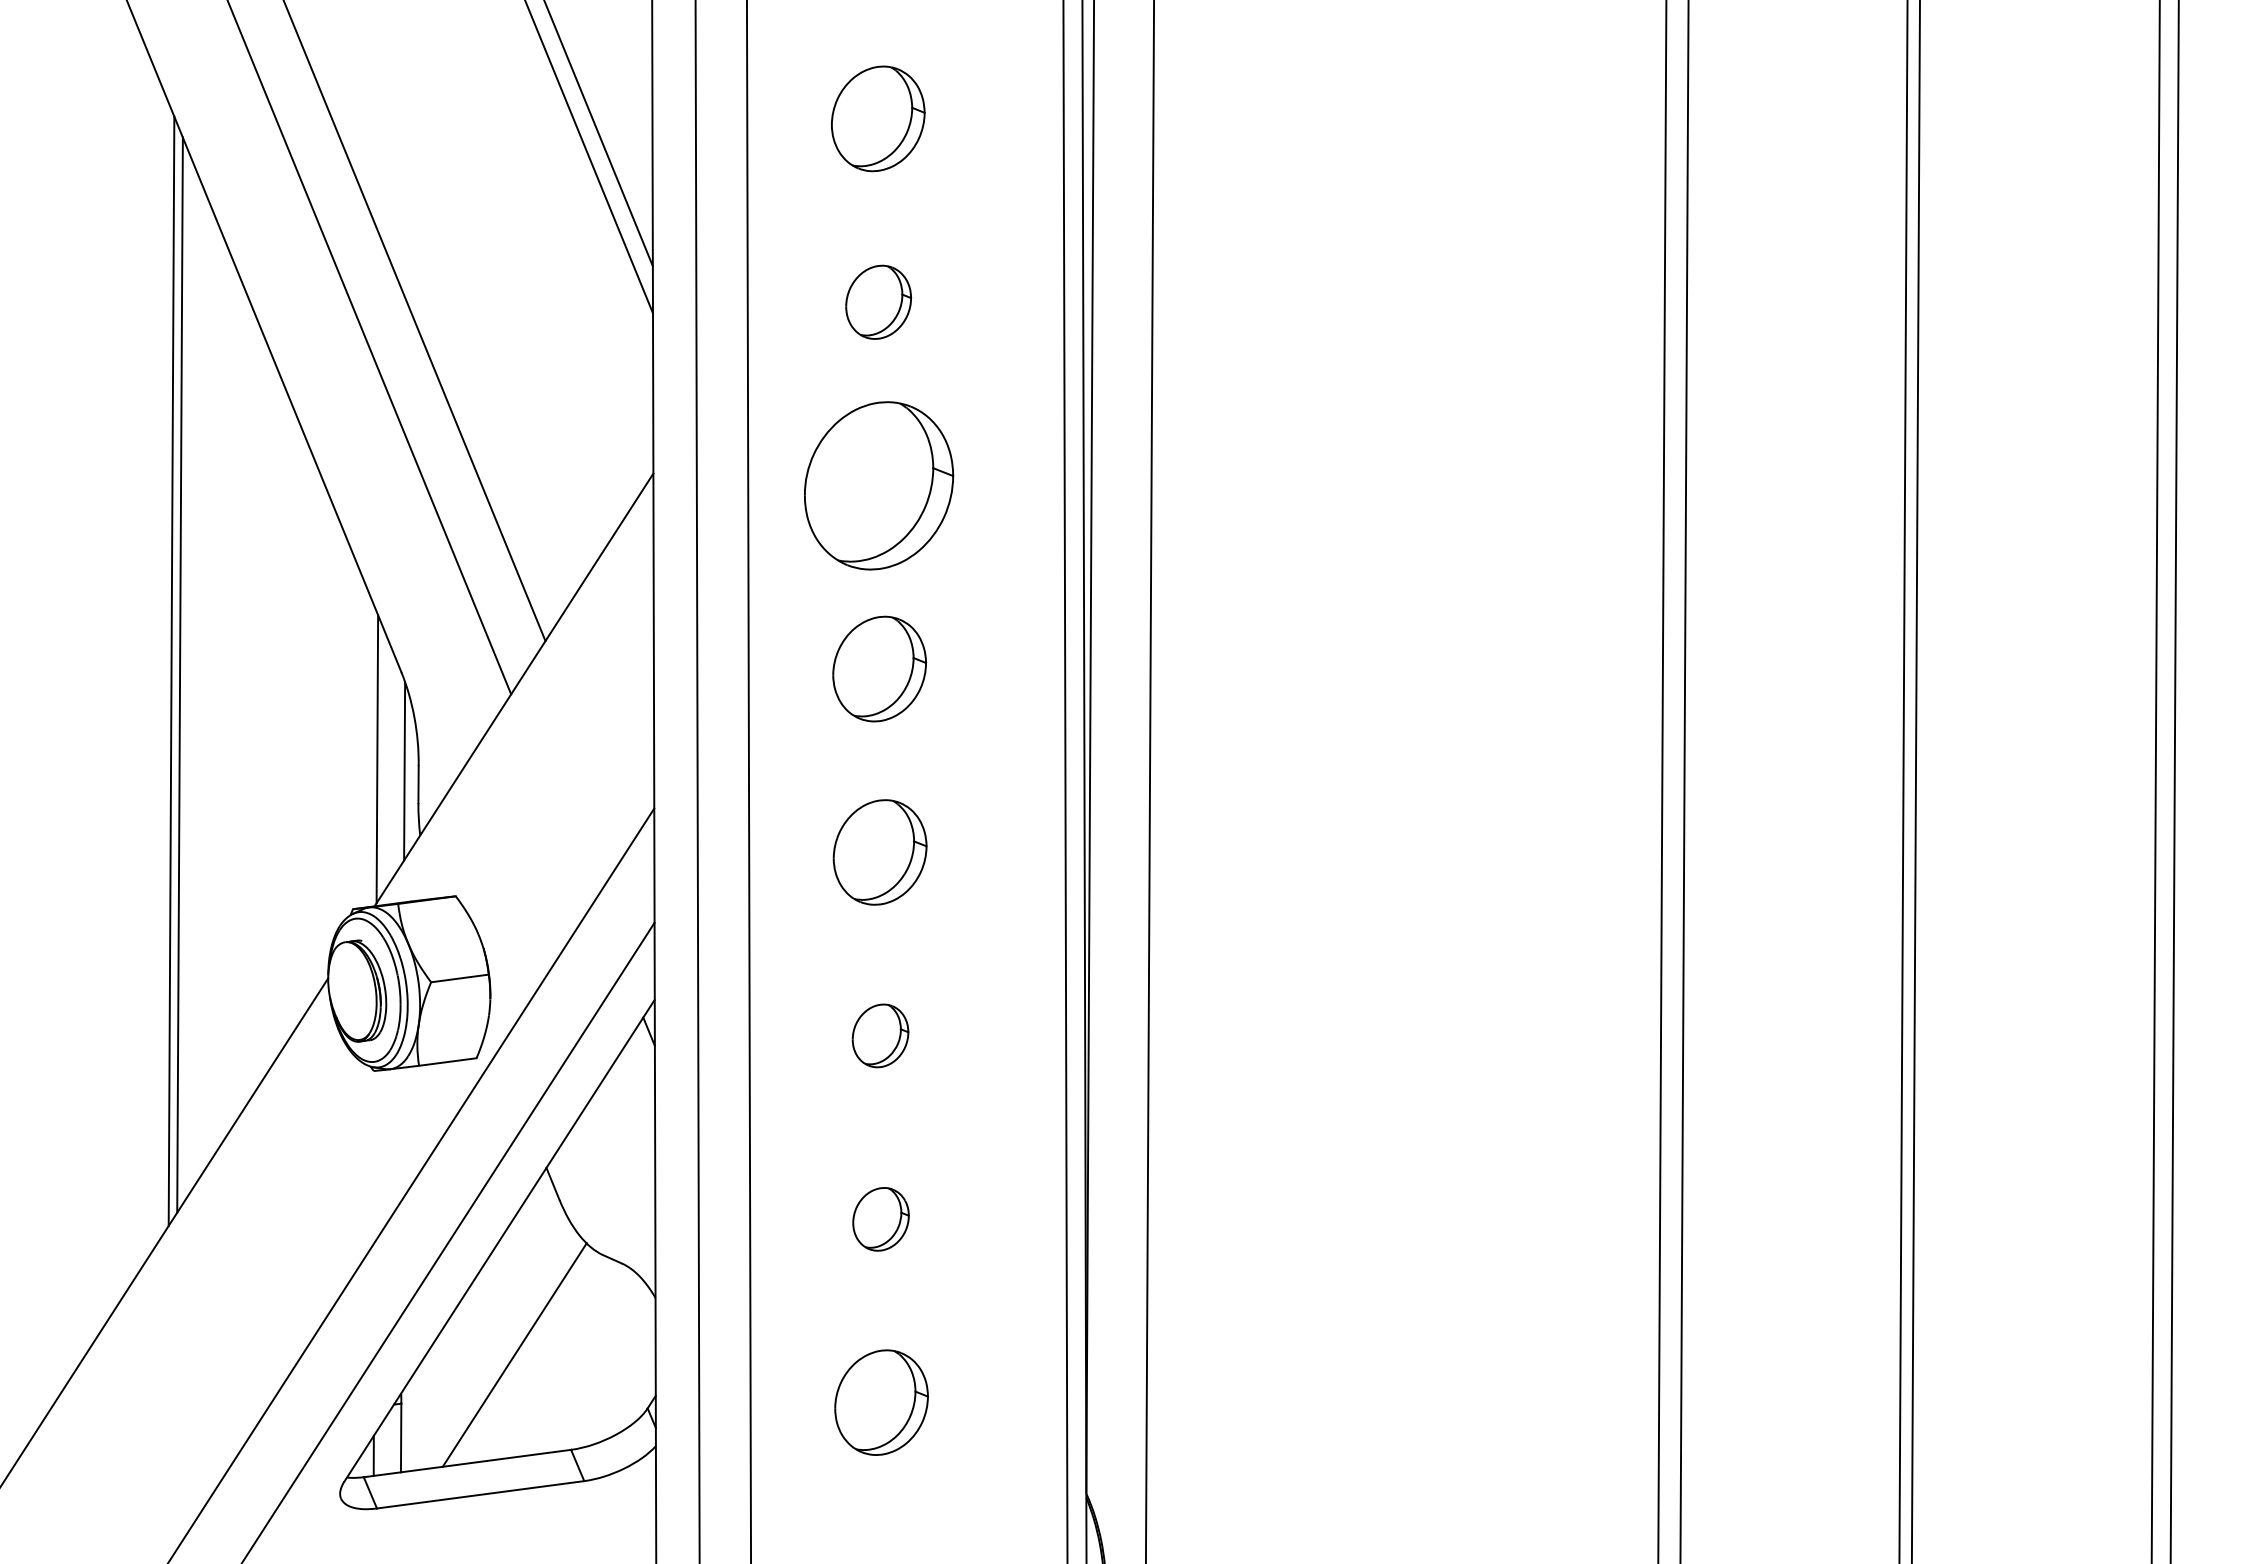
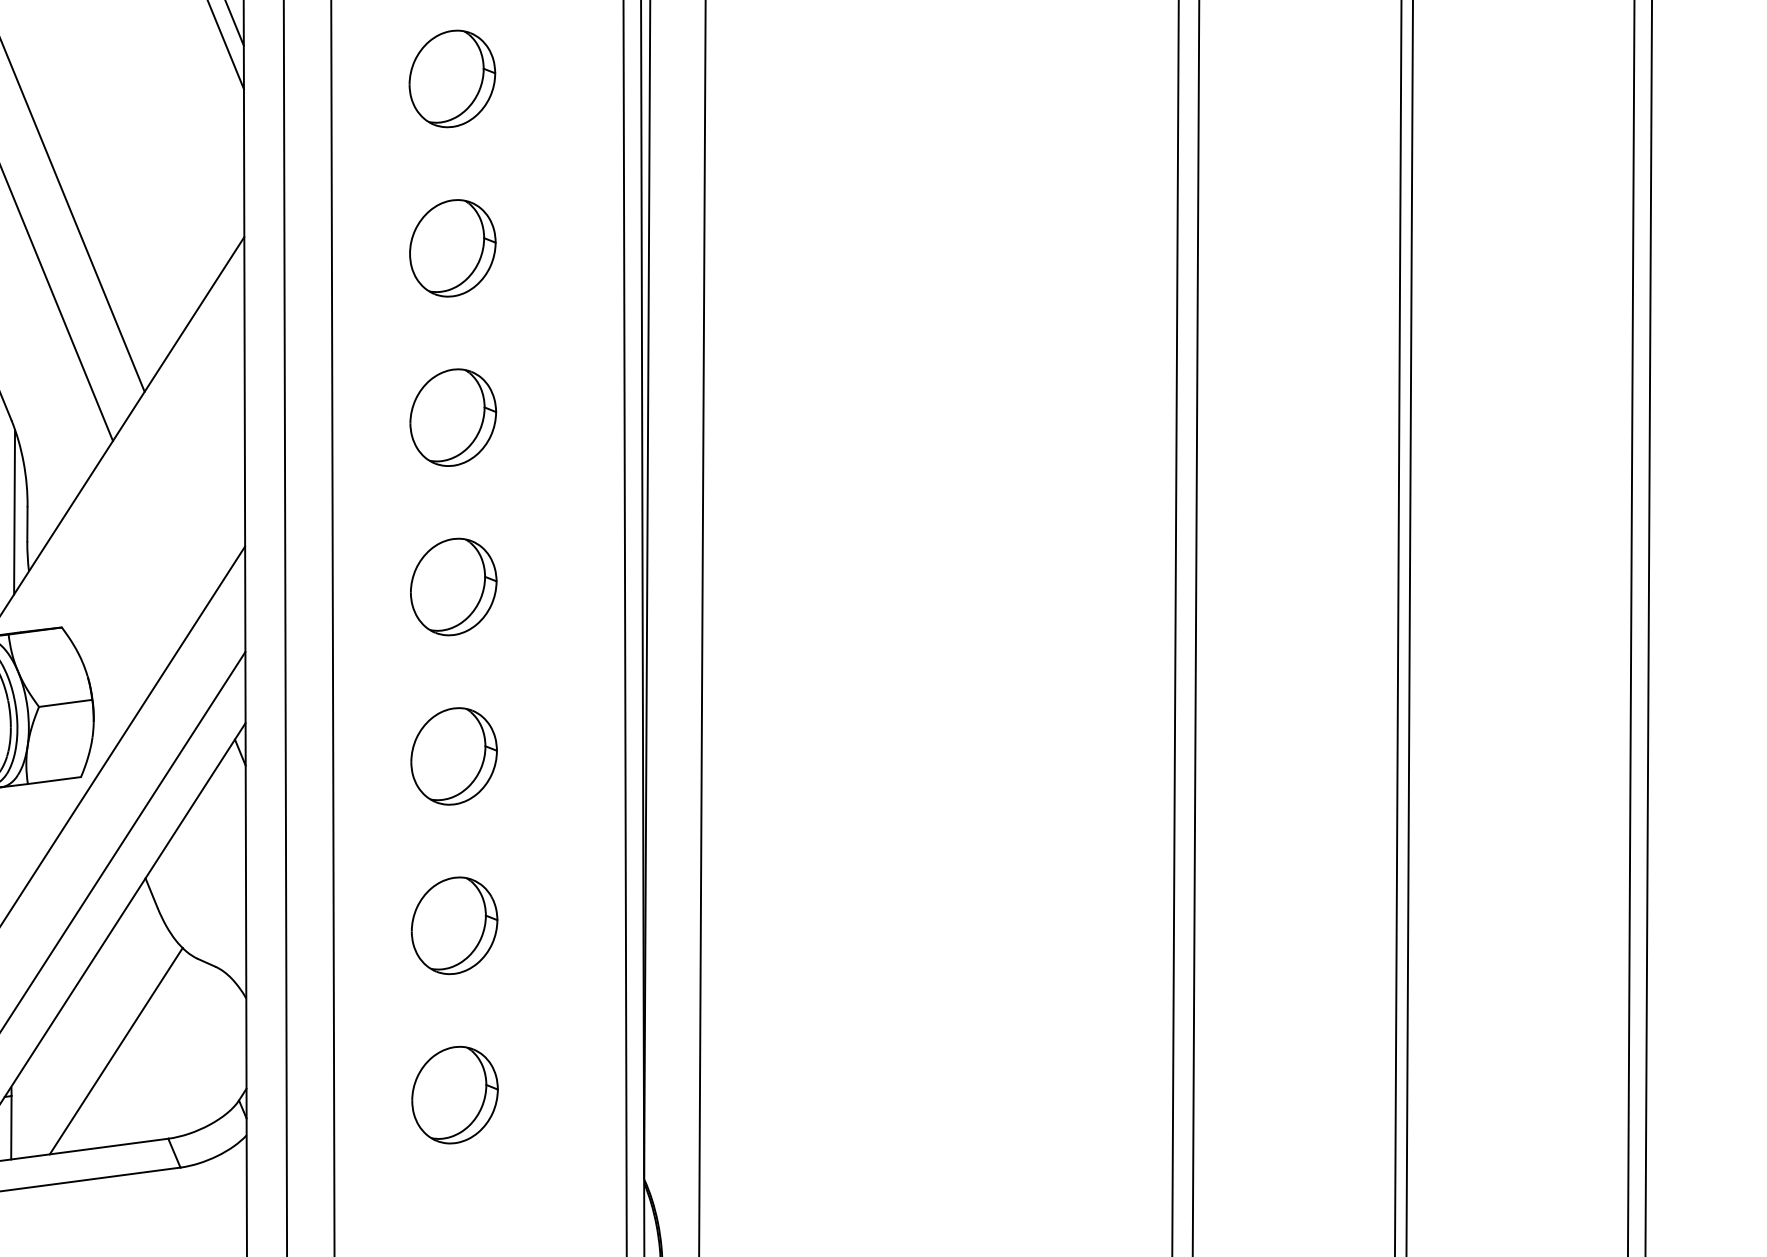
part: (878, 302) -> (452, 79), size x1.43
part: (879, 485) -> (453, 248), size x0.62
part: (880, 1035) -> (454, 756), size x1.67
part: (880, 1219) -> (454, 925), size x1.67

